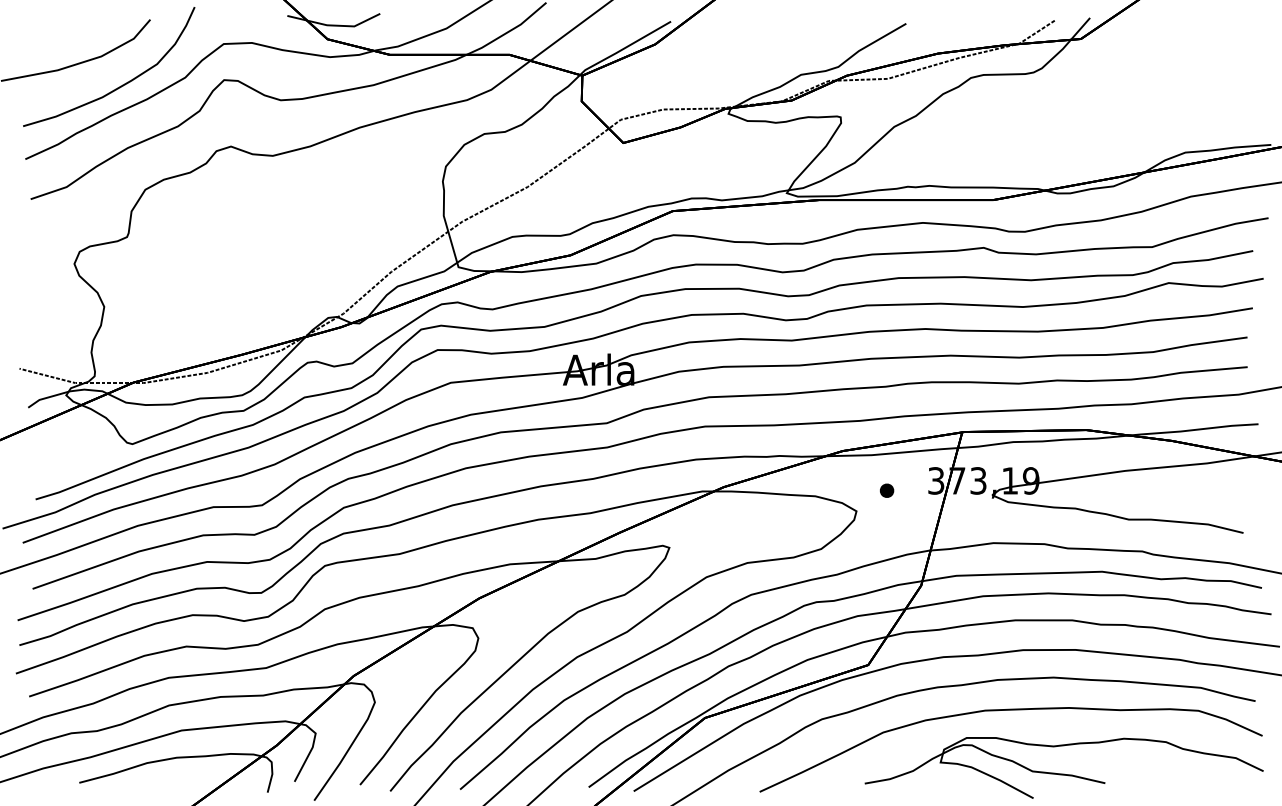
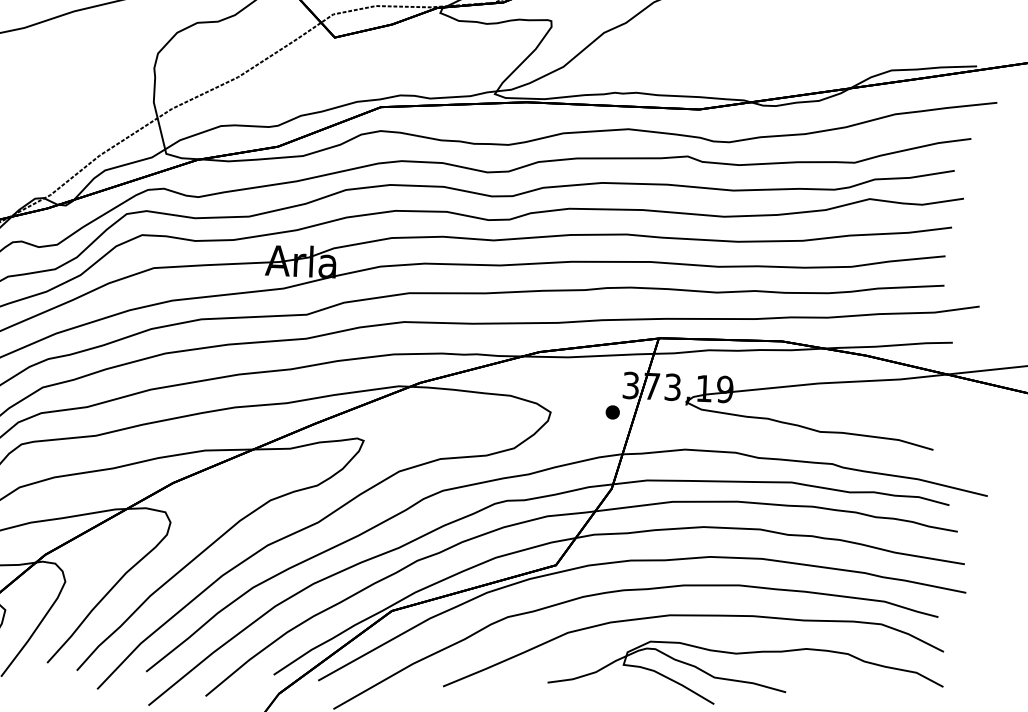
part: (887, 490) -> (613, 412), moved

